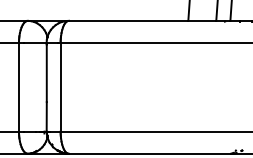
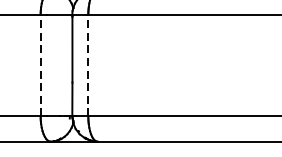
line: (19, 86) -> (41, 64), solid -> dashed
line: (60, 86) -> (88, 64), solid -> dashed

